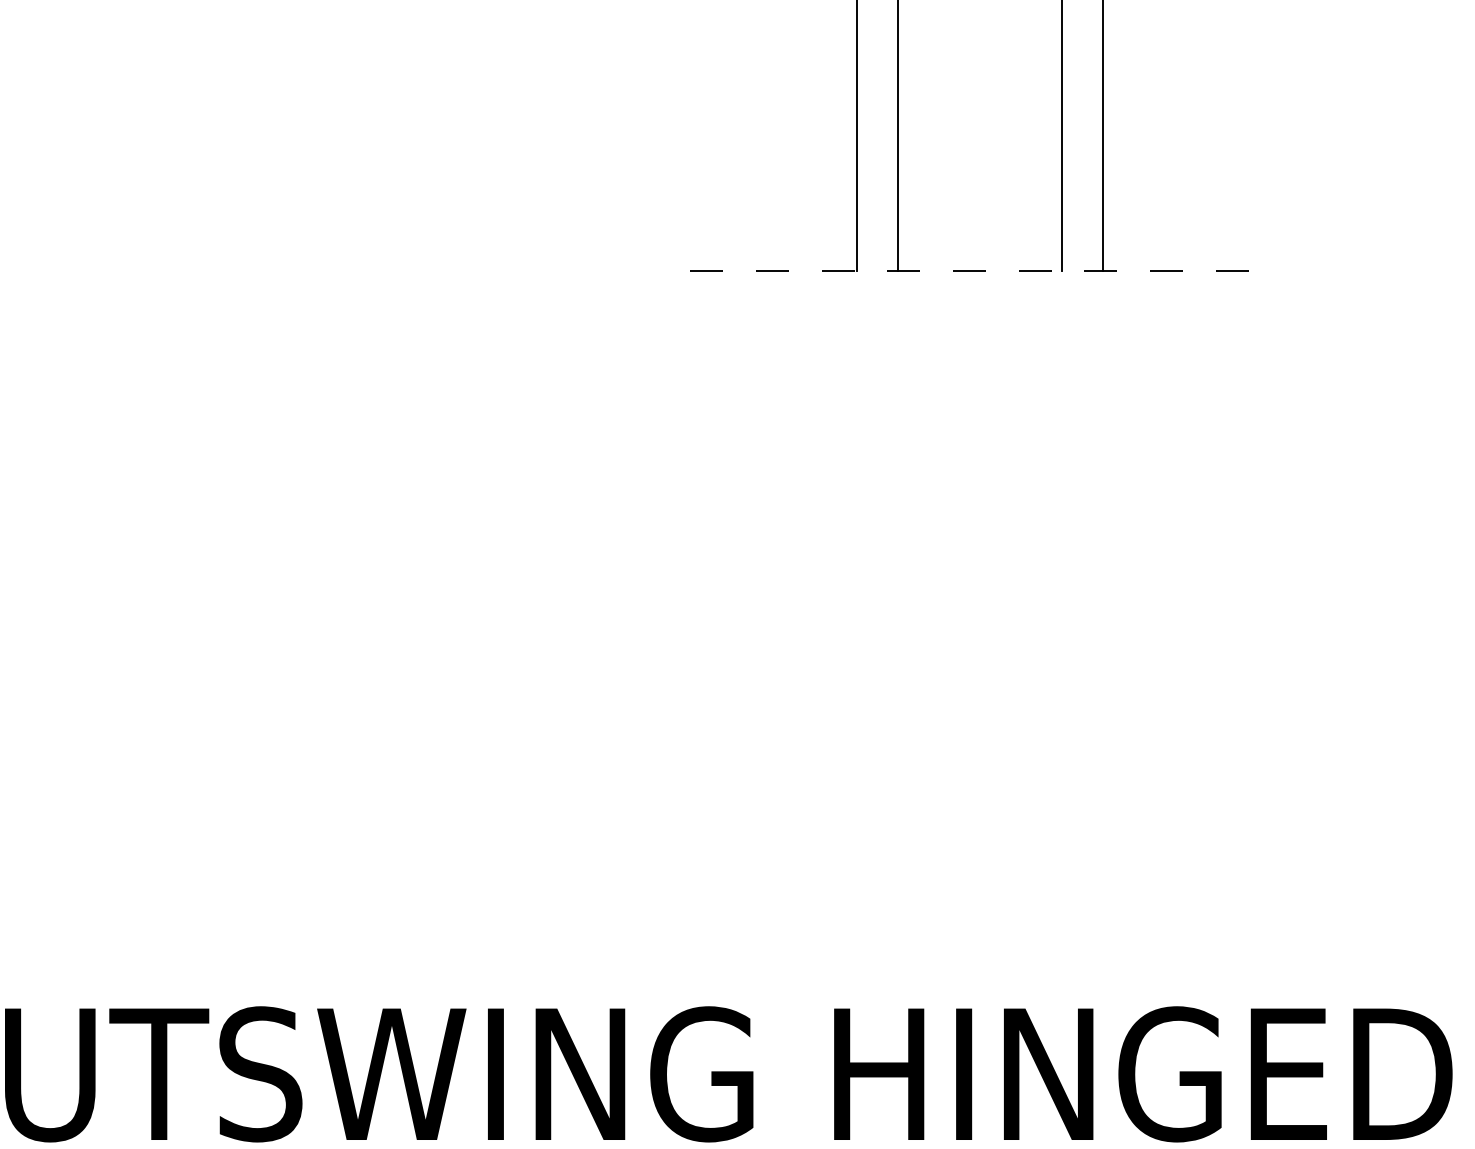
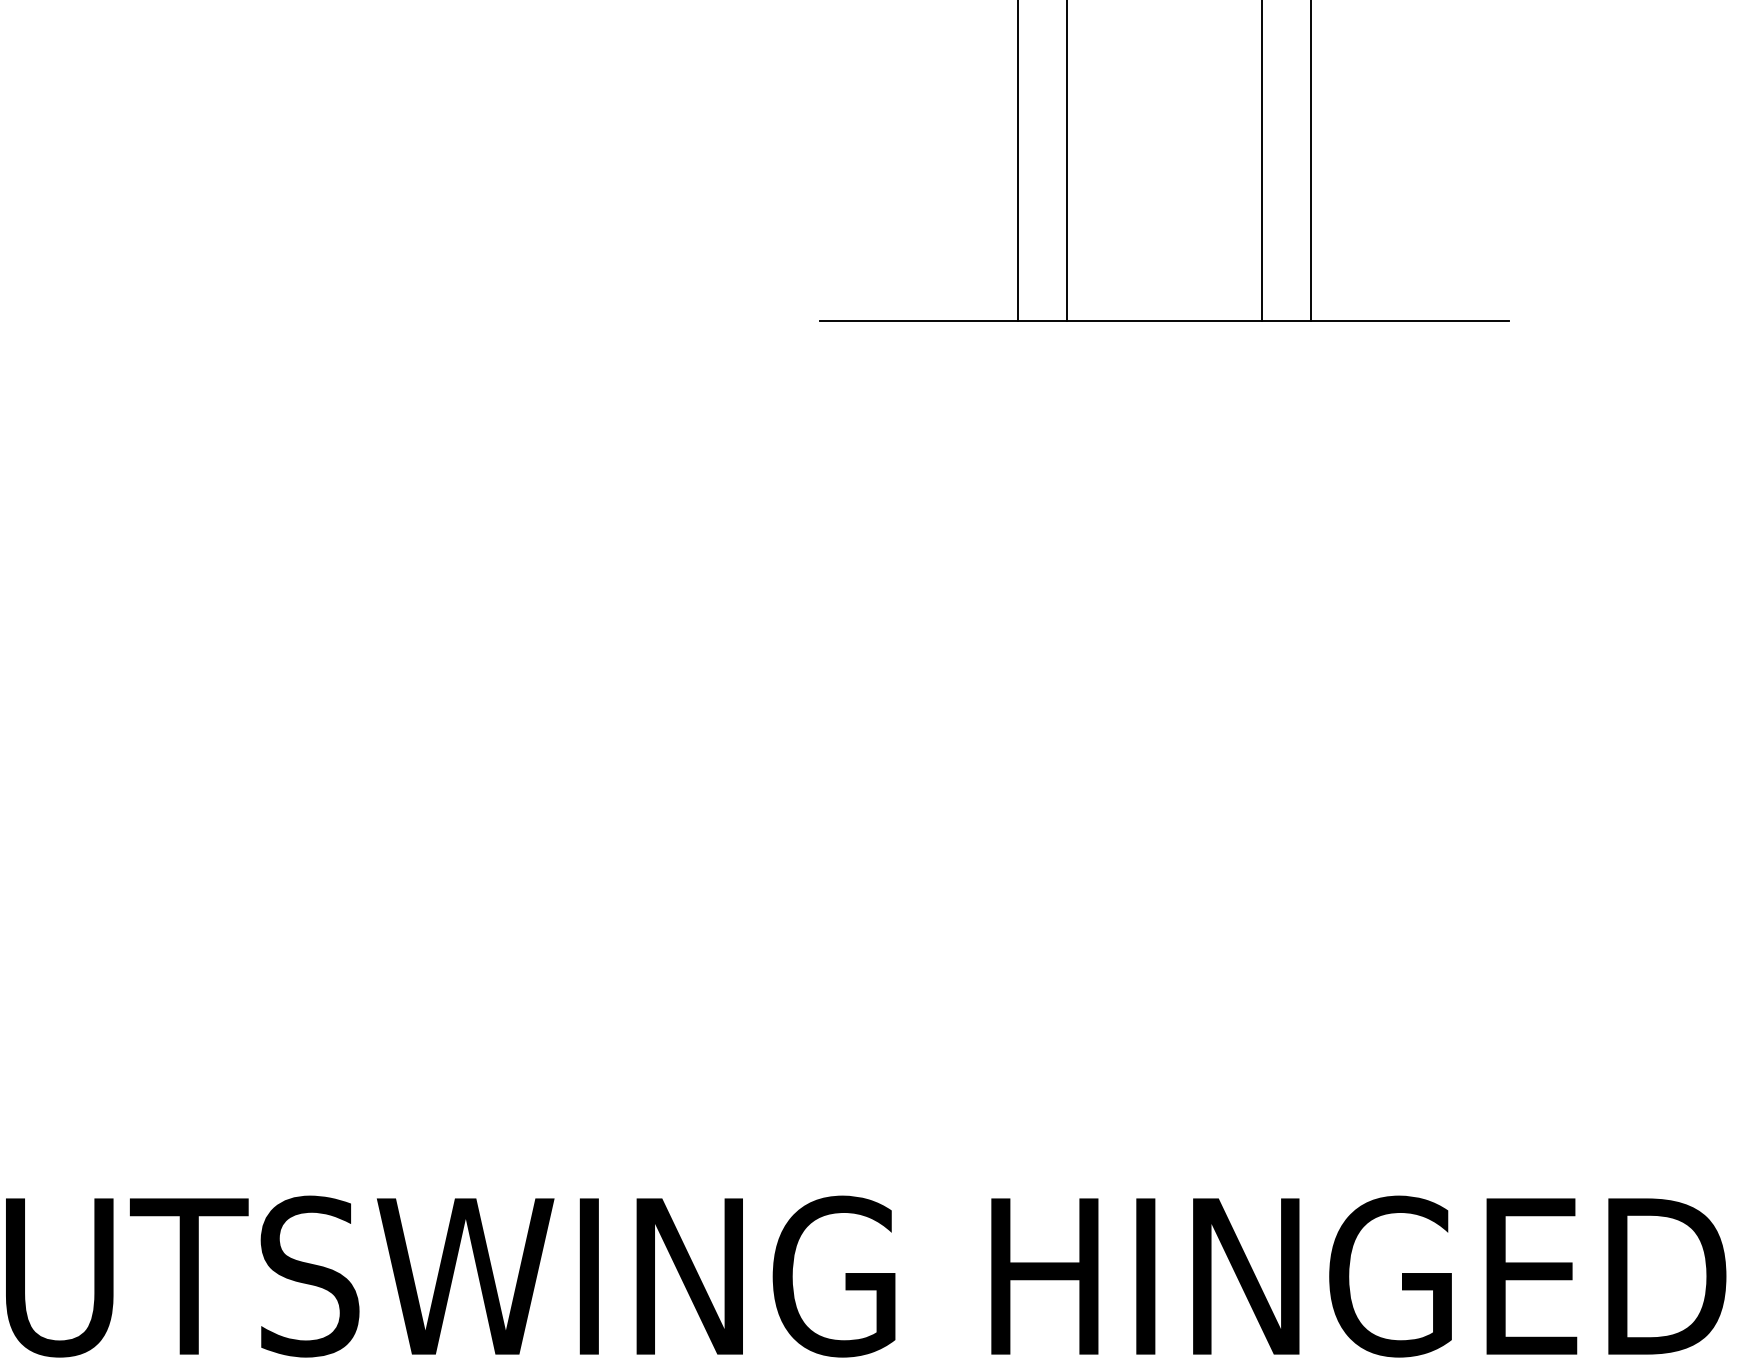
line: (980, 270) -> (1165, 321), dashed -> solid

